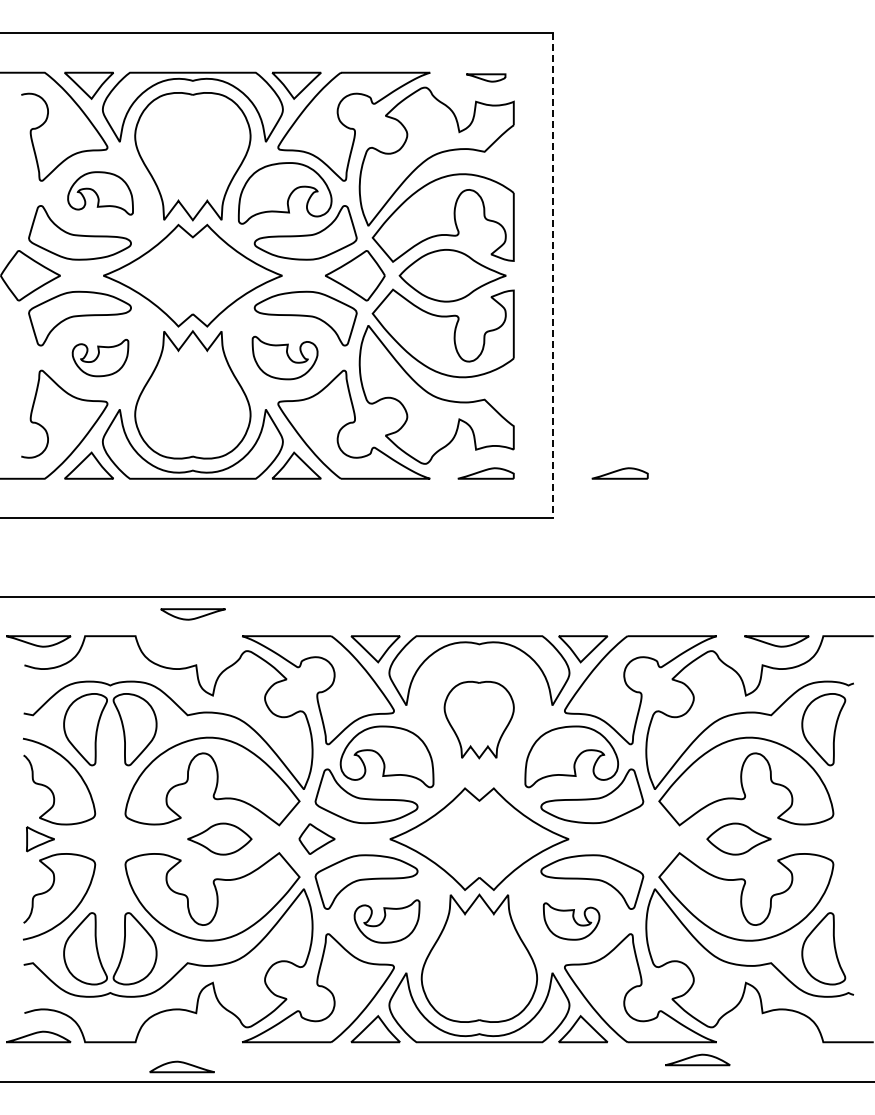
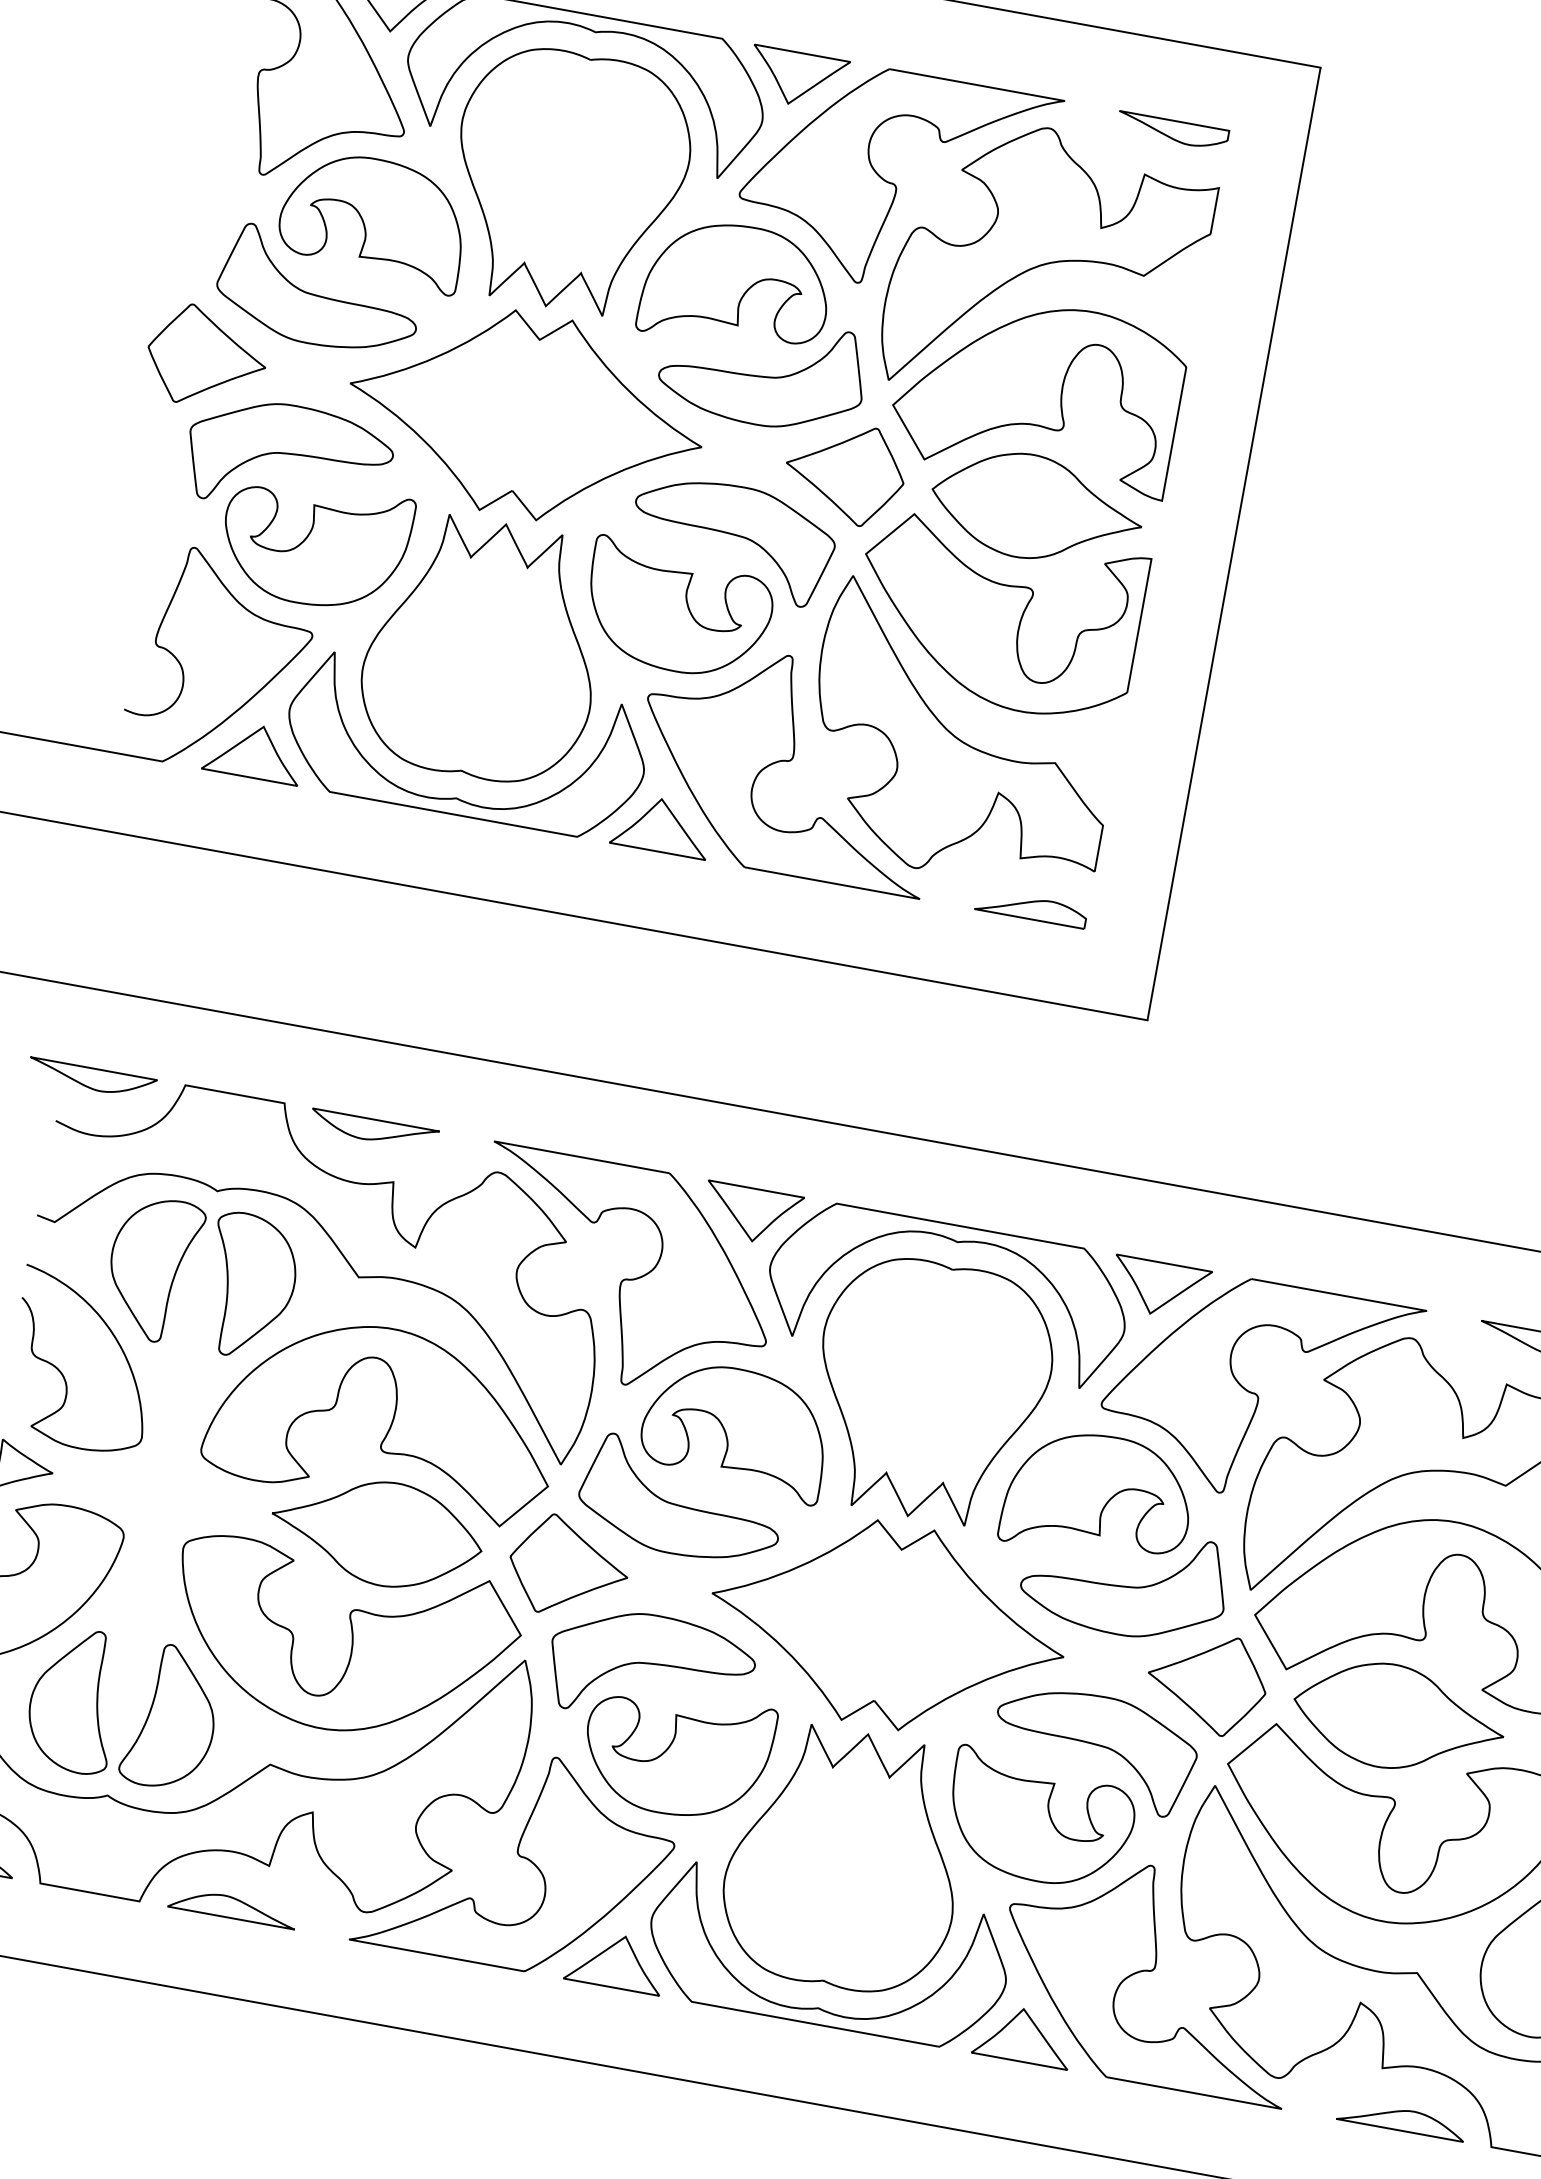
part: (485, 77) -> (1172, 130), size x1.43
part: (100, 193) -> (373, 220), size x1.43
line: (553, 276) -> (1234, 545), dashed -> solid
part: (100, 357) -> (315, 542), size x1.67
part: (284, 357) -> (676, 608), size x1.43
part: (619, 473) -> (1293, 956), removed
part: (192, 614) -> (372, 1130), moved
part: (478, 719) -> (928, 1389), size x1.67
part: (219, 838) -> (377, 1530), size x1.67
part: (316, 838) -> (567, 1565), size x1.67
part: (641, 838) -> (1206, 1681), added
part: (738, 838) -> (1397, 1716), size x1.67
part: (386, 921) -> (675, 1753), size x1.43
part: (571, 921) -> (1039, 1819), size x1.67
part: (697, 1059) -> (1401, 2119), moved
part: (181, 1066) -> (231, 1906), moved

